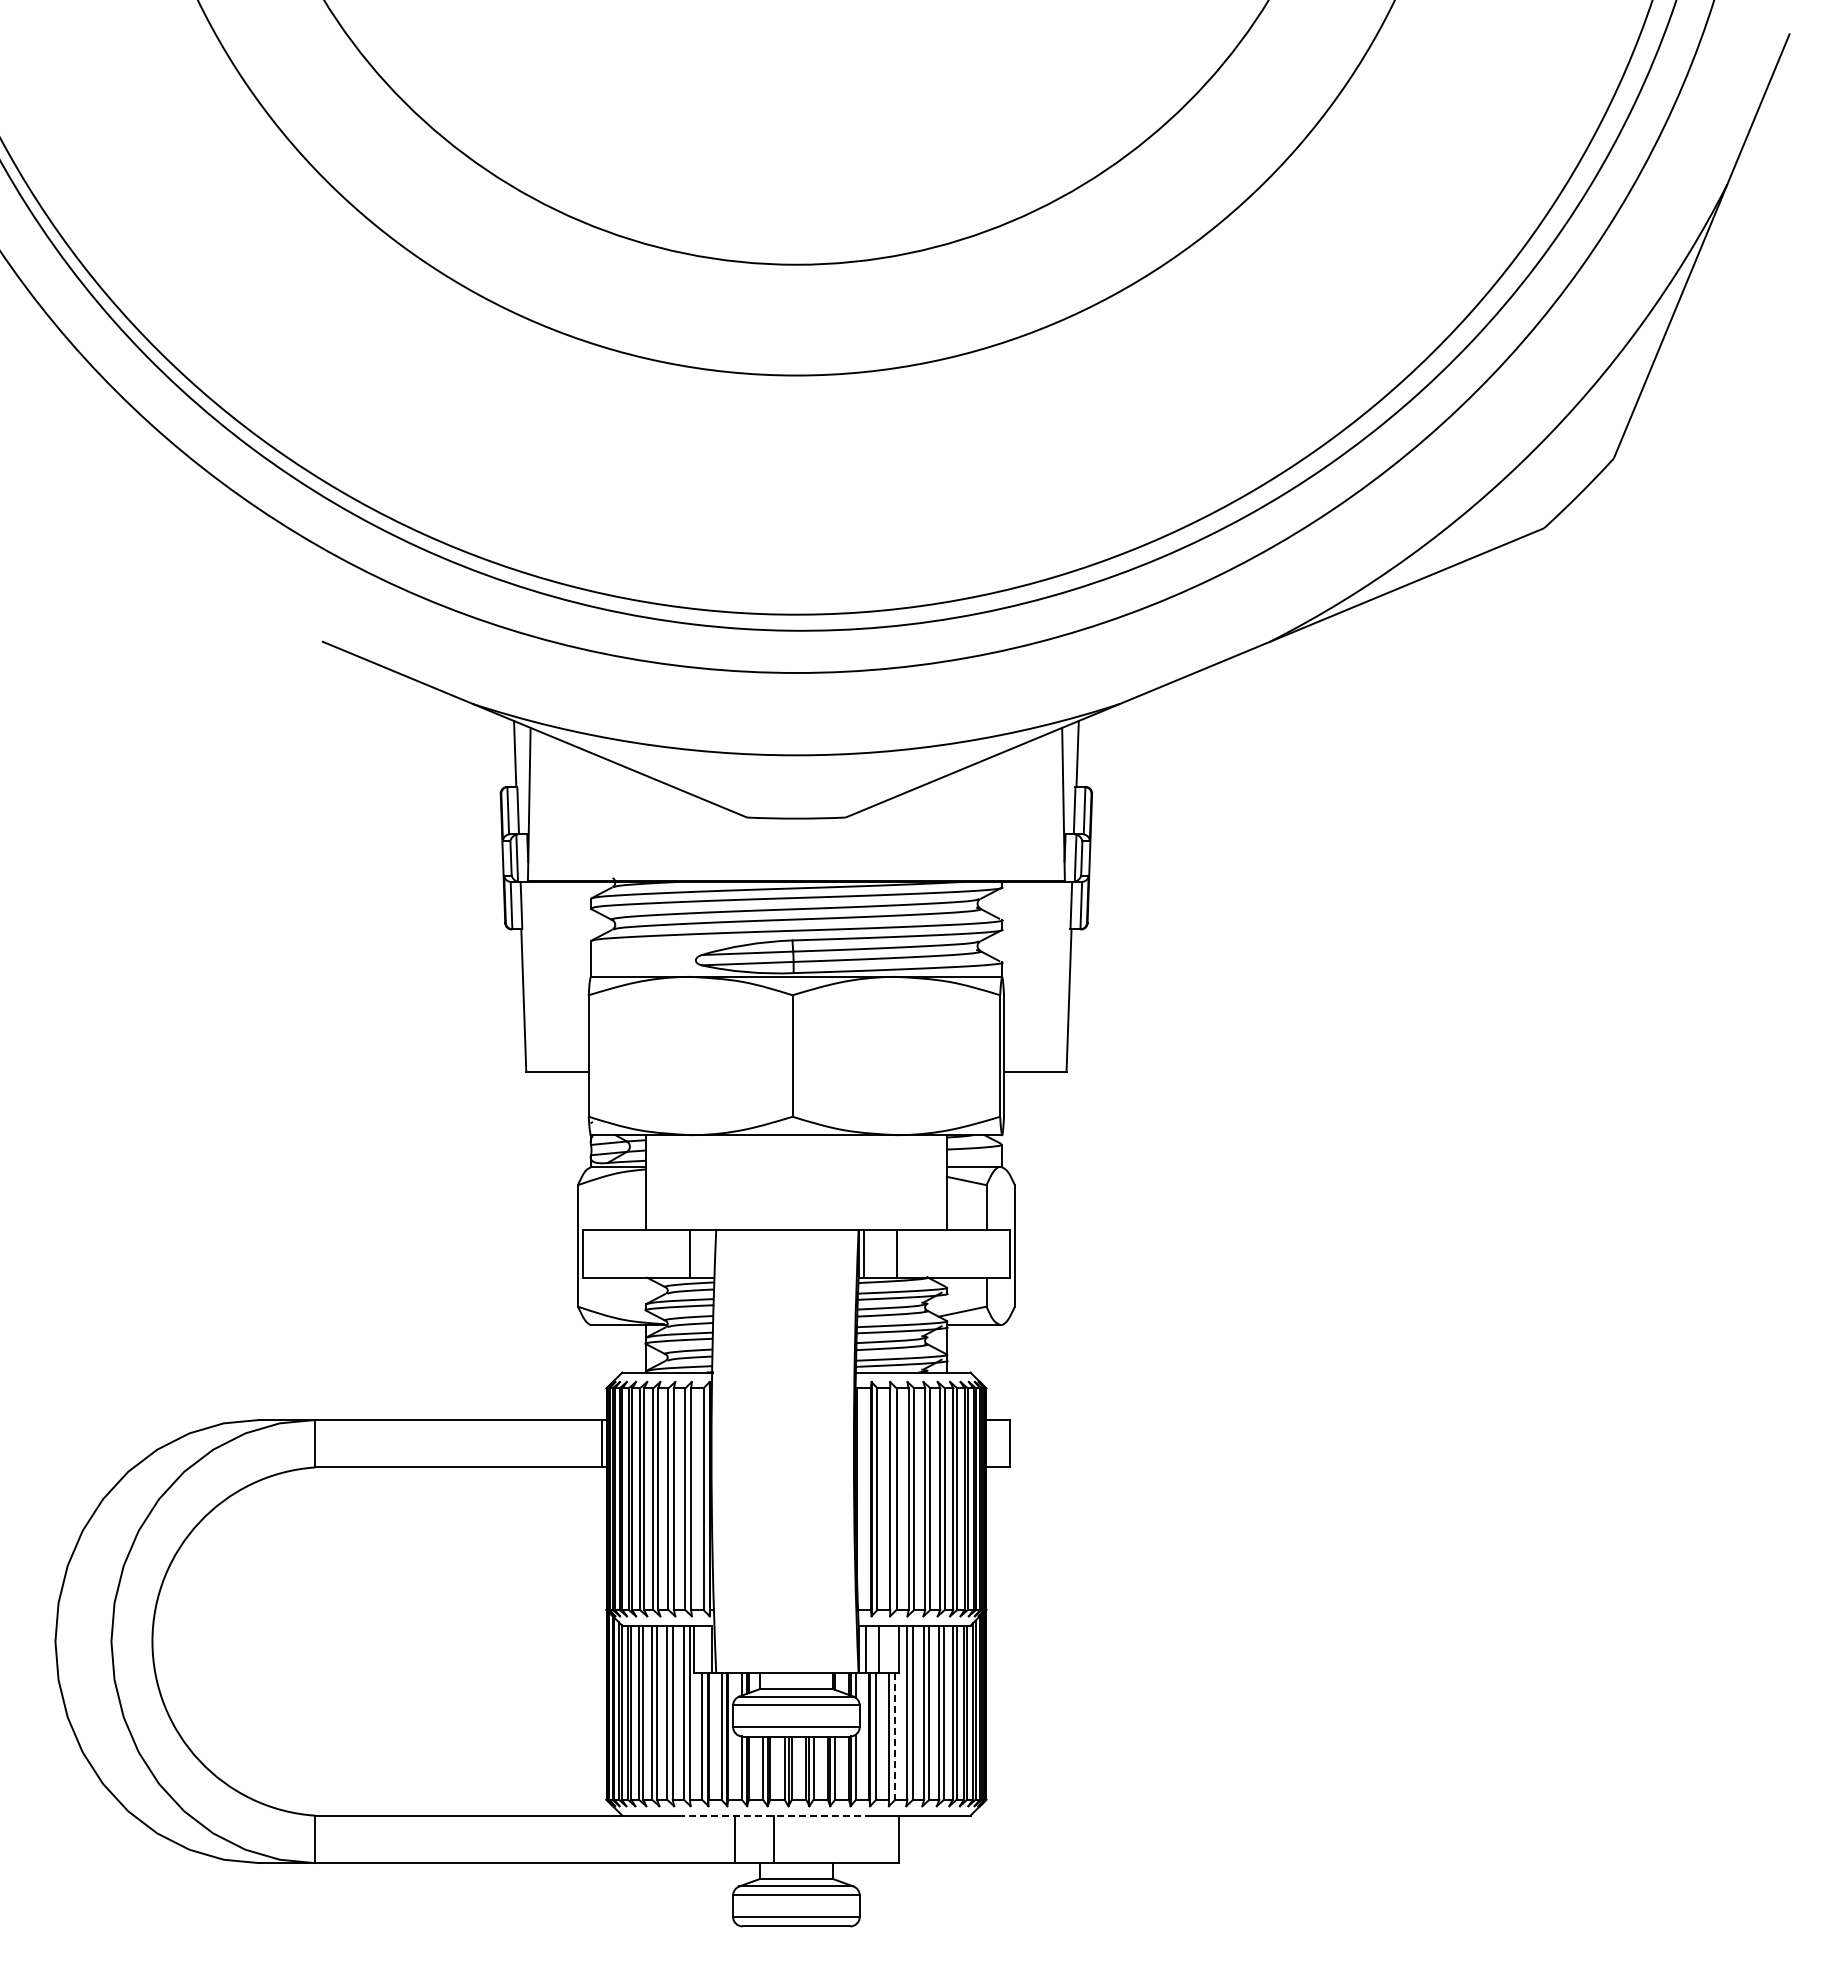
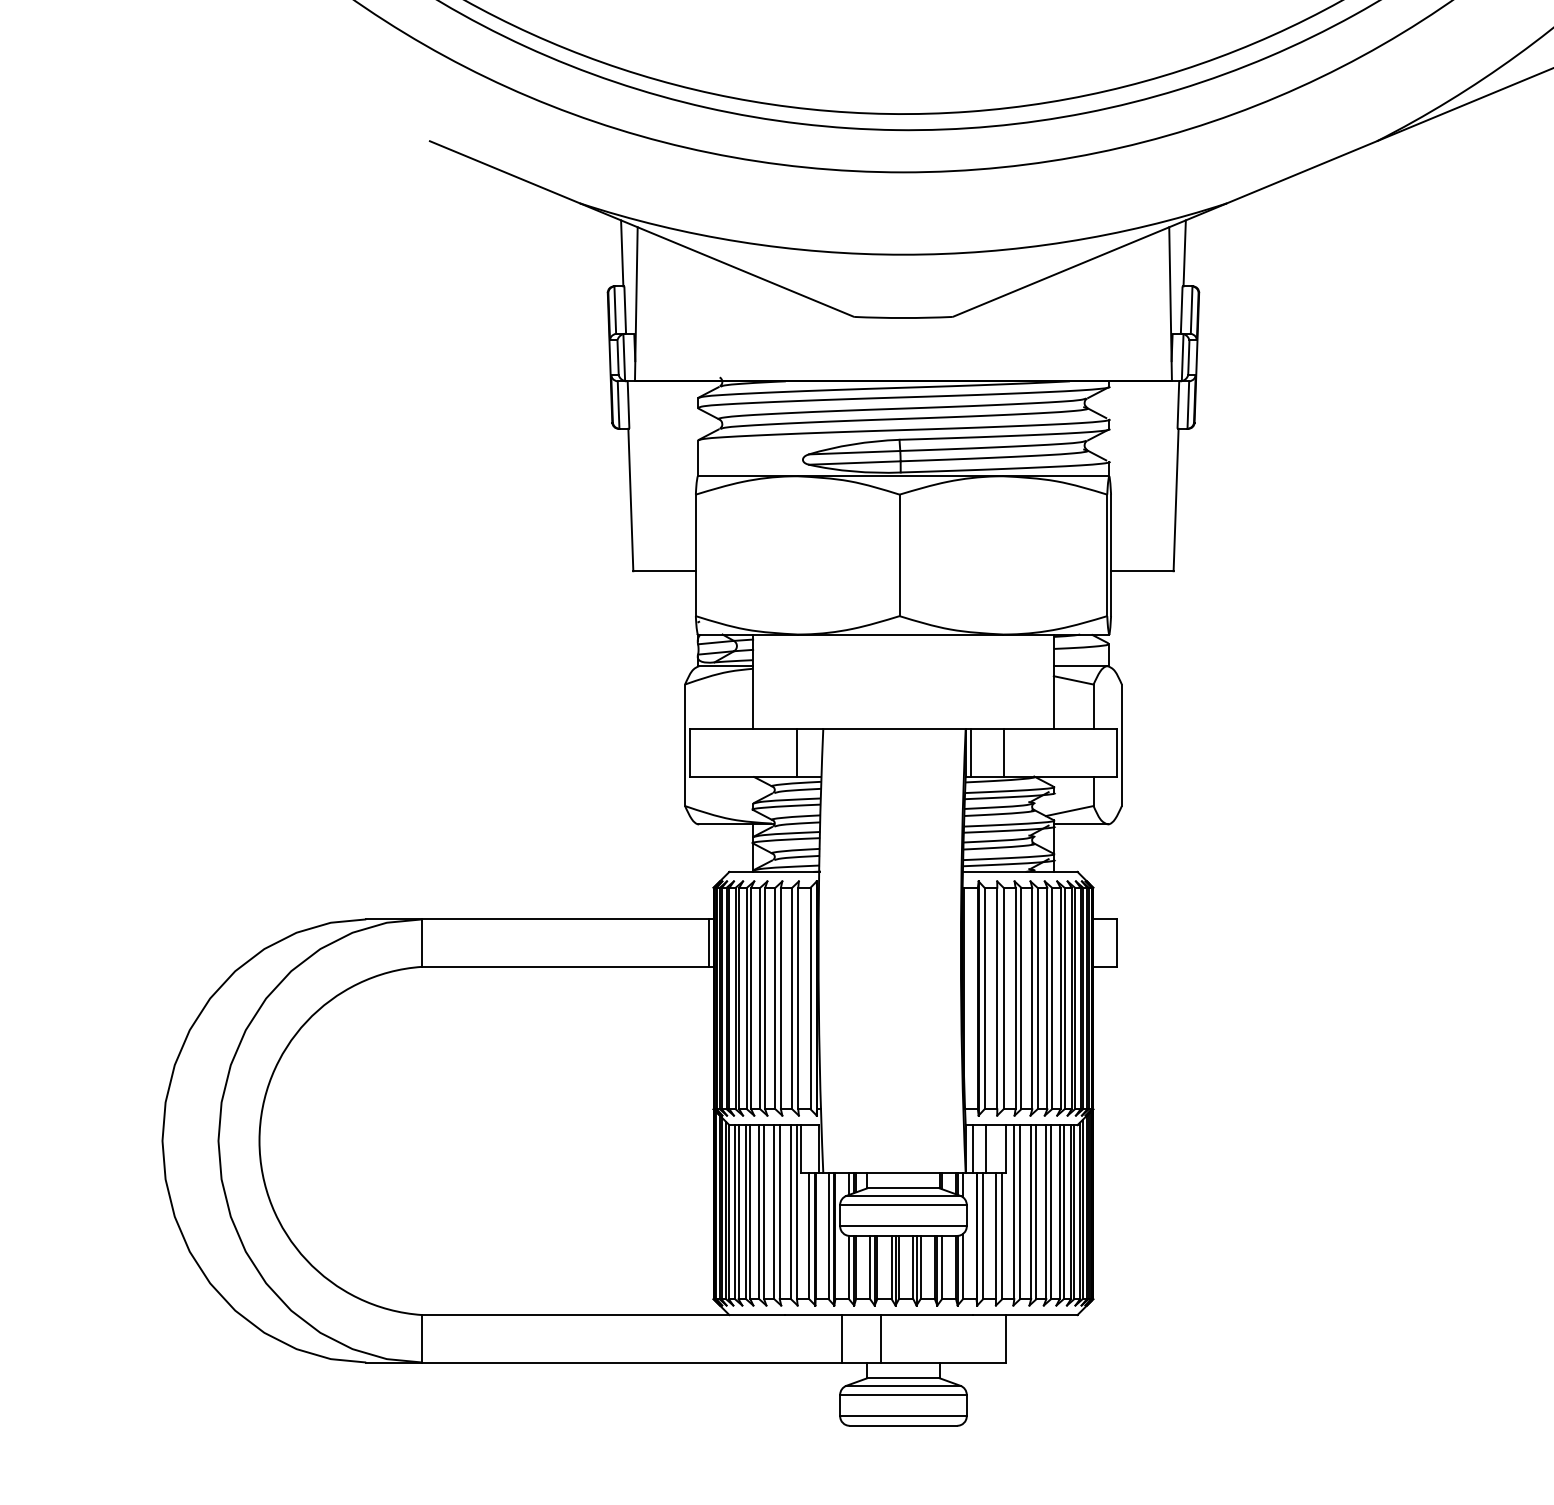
line: (895, 1737) -> (1002, 1236), dashed -> solid
line: (772, 1815) -> (879, 1314), dashed -> solid

